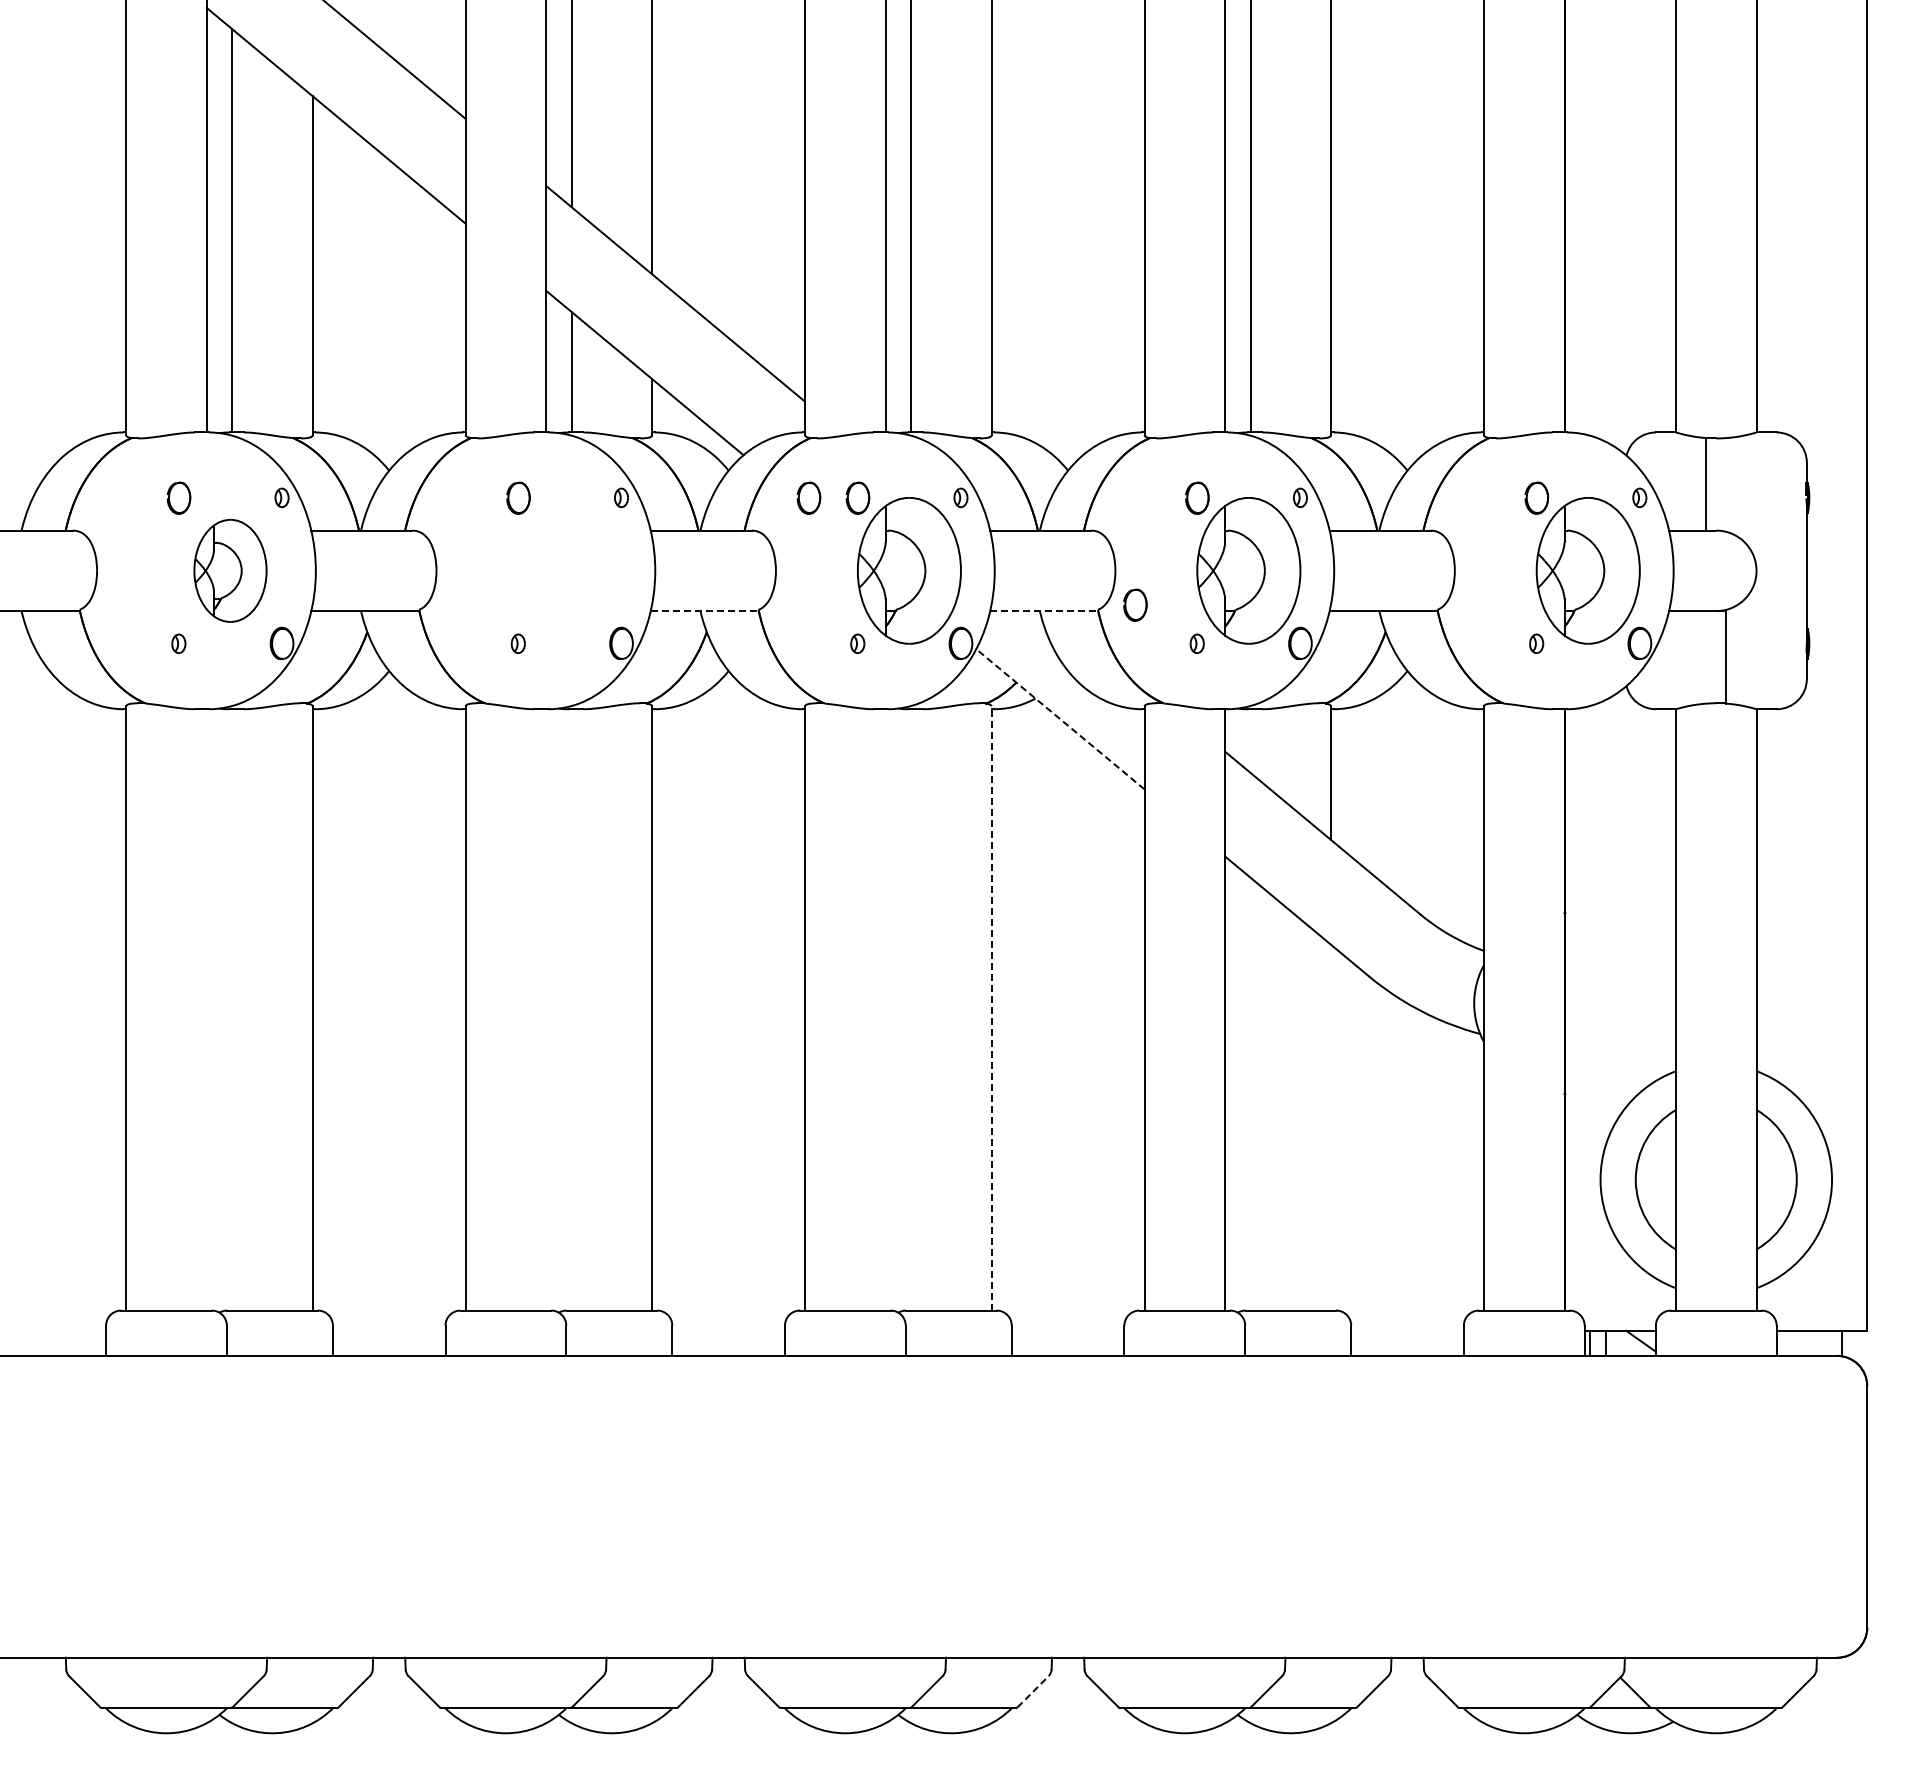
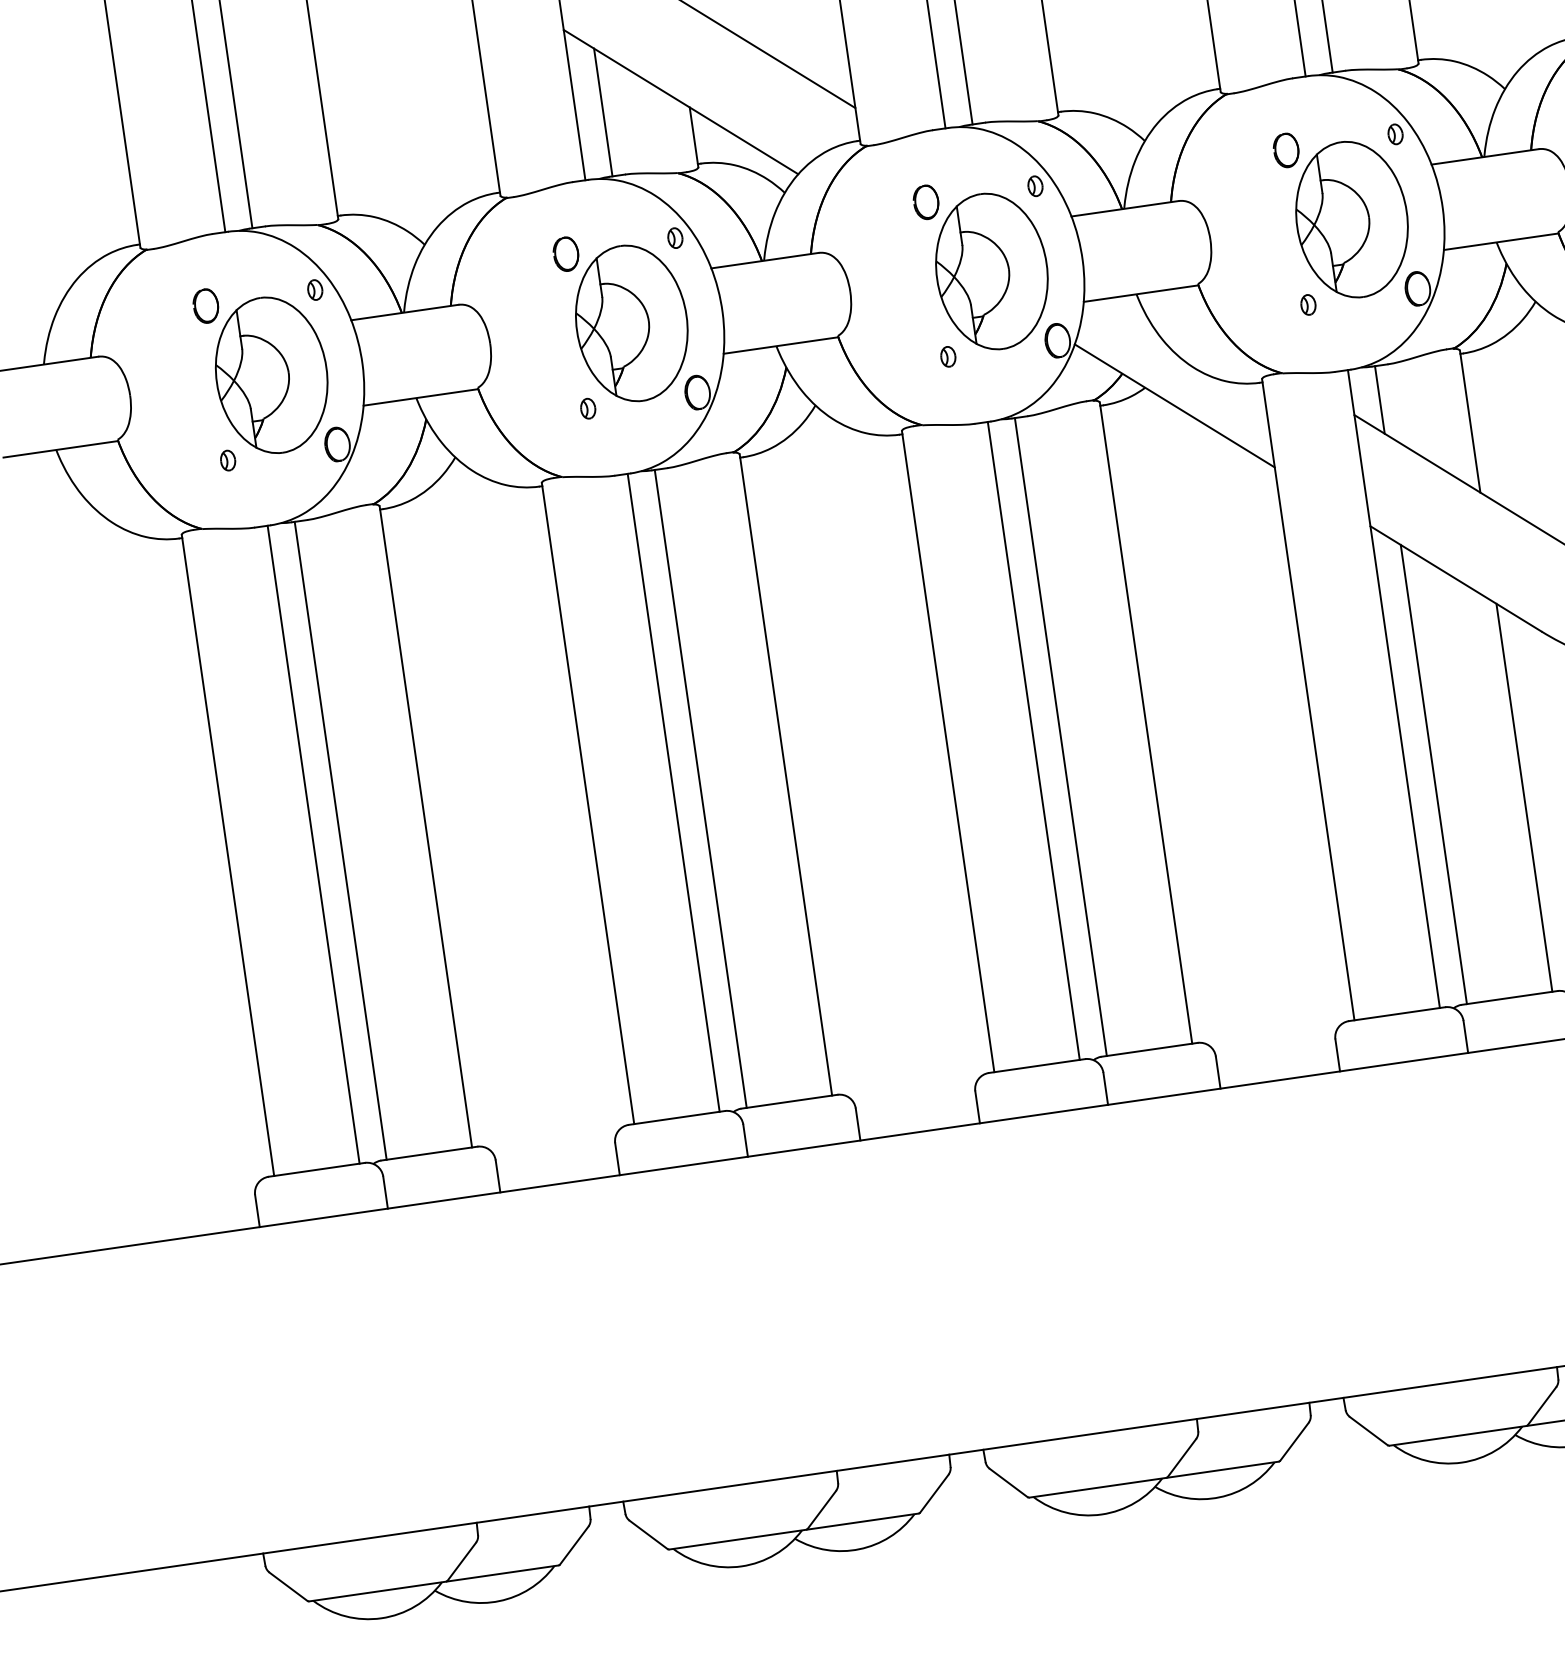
part: (808, 497) -> (873, 209), removed
part: (230, 570) -> (271, 374), size x1.43
part: (569, 570) -> (631, 323), added
part: (1135, 604) -> (1236, 272), removed
line: (705, 611) -> (781, 345), dashed -> solid
line: (1044, 611) -> (1141, 294), dashed -> solid
line: (1060, 719) -> (1174, 406), dashed -> solid
line: (1250, 740) -> (1379, 399), added
line: (991, 1007) -> (1145, 722), dashed -> solid
line: (206, 1009) -> (313, 844), added
line: (232, 1009) -> (340, 840), added
line: (546, 1009) -> (673, 792), added
line: (571, 1009) -> (700, 788), added
line: (885, 1009) -> (1033, 740), added
line: (911, 1009) -> (1061, 736), added
line: (1250, 1093) -> (1433, 773), added
line: (1331, 1127) -> (1524, 797), added
line: (1033, 1691) -> (1294, 1441), dashed -> solid

